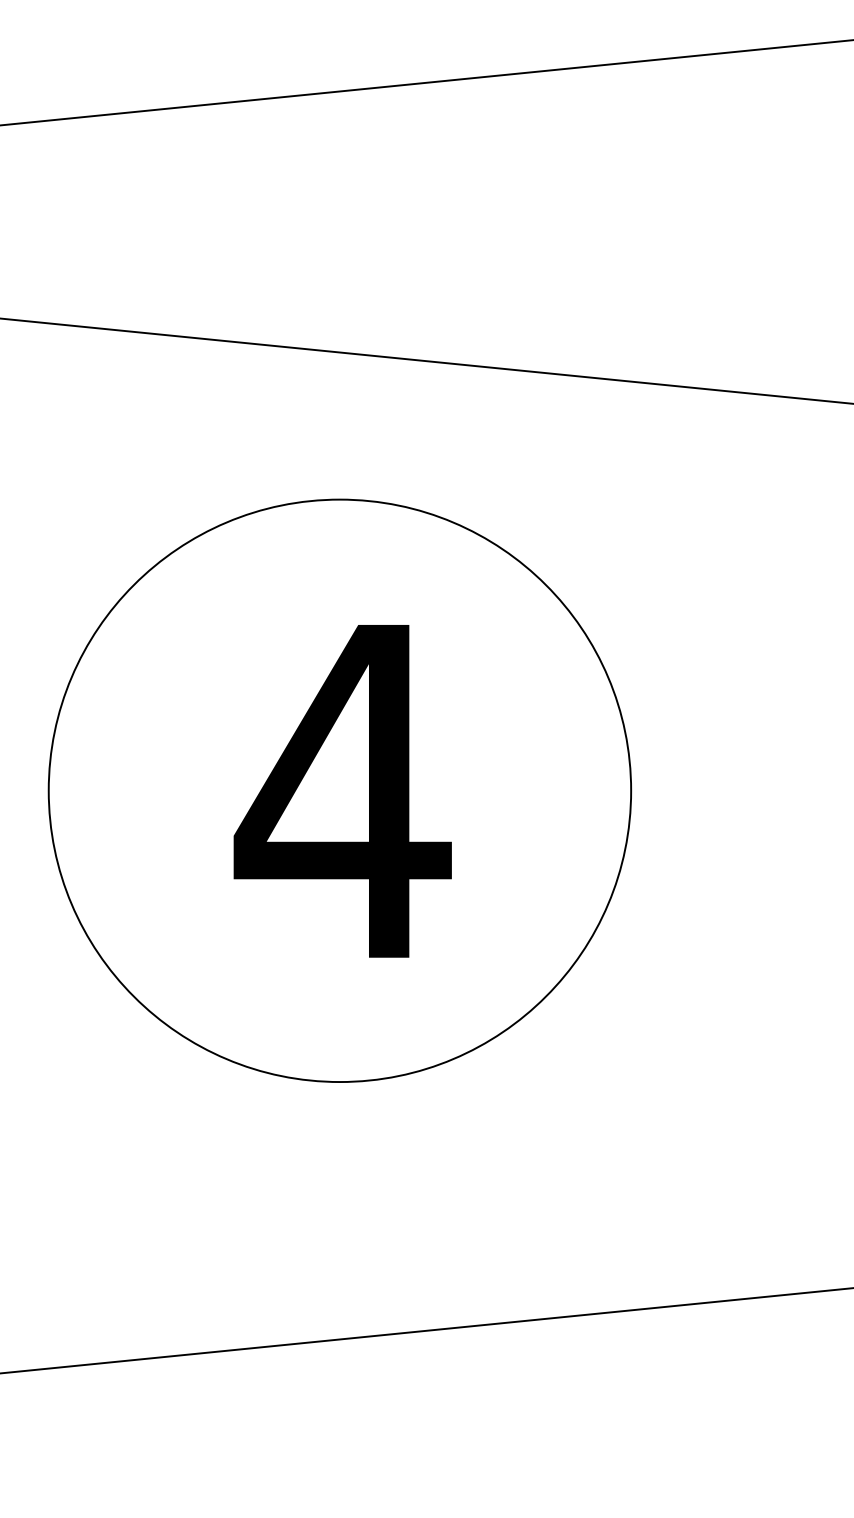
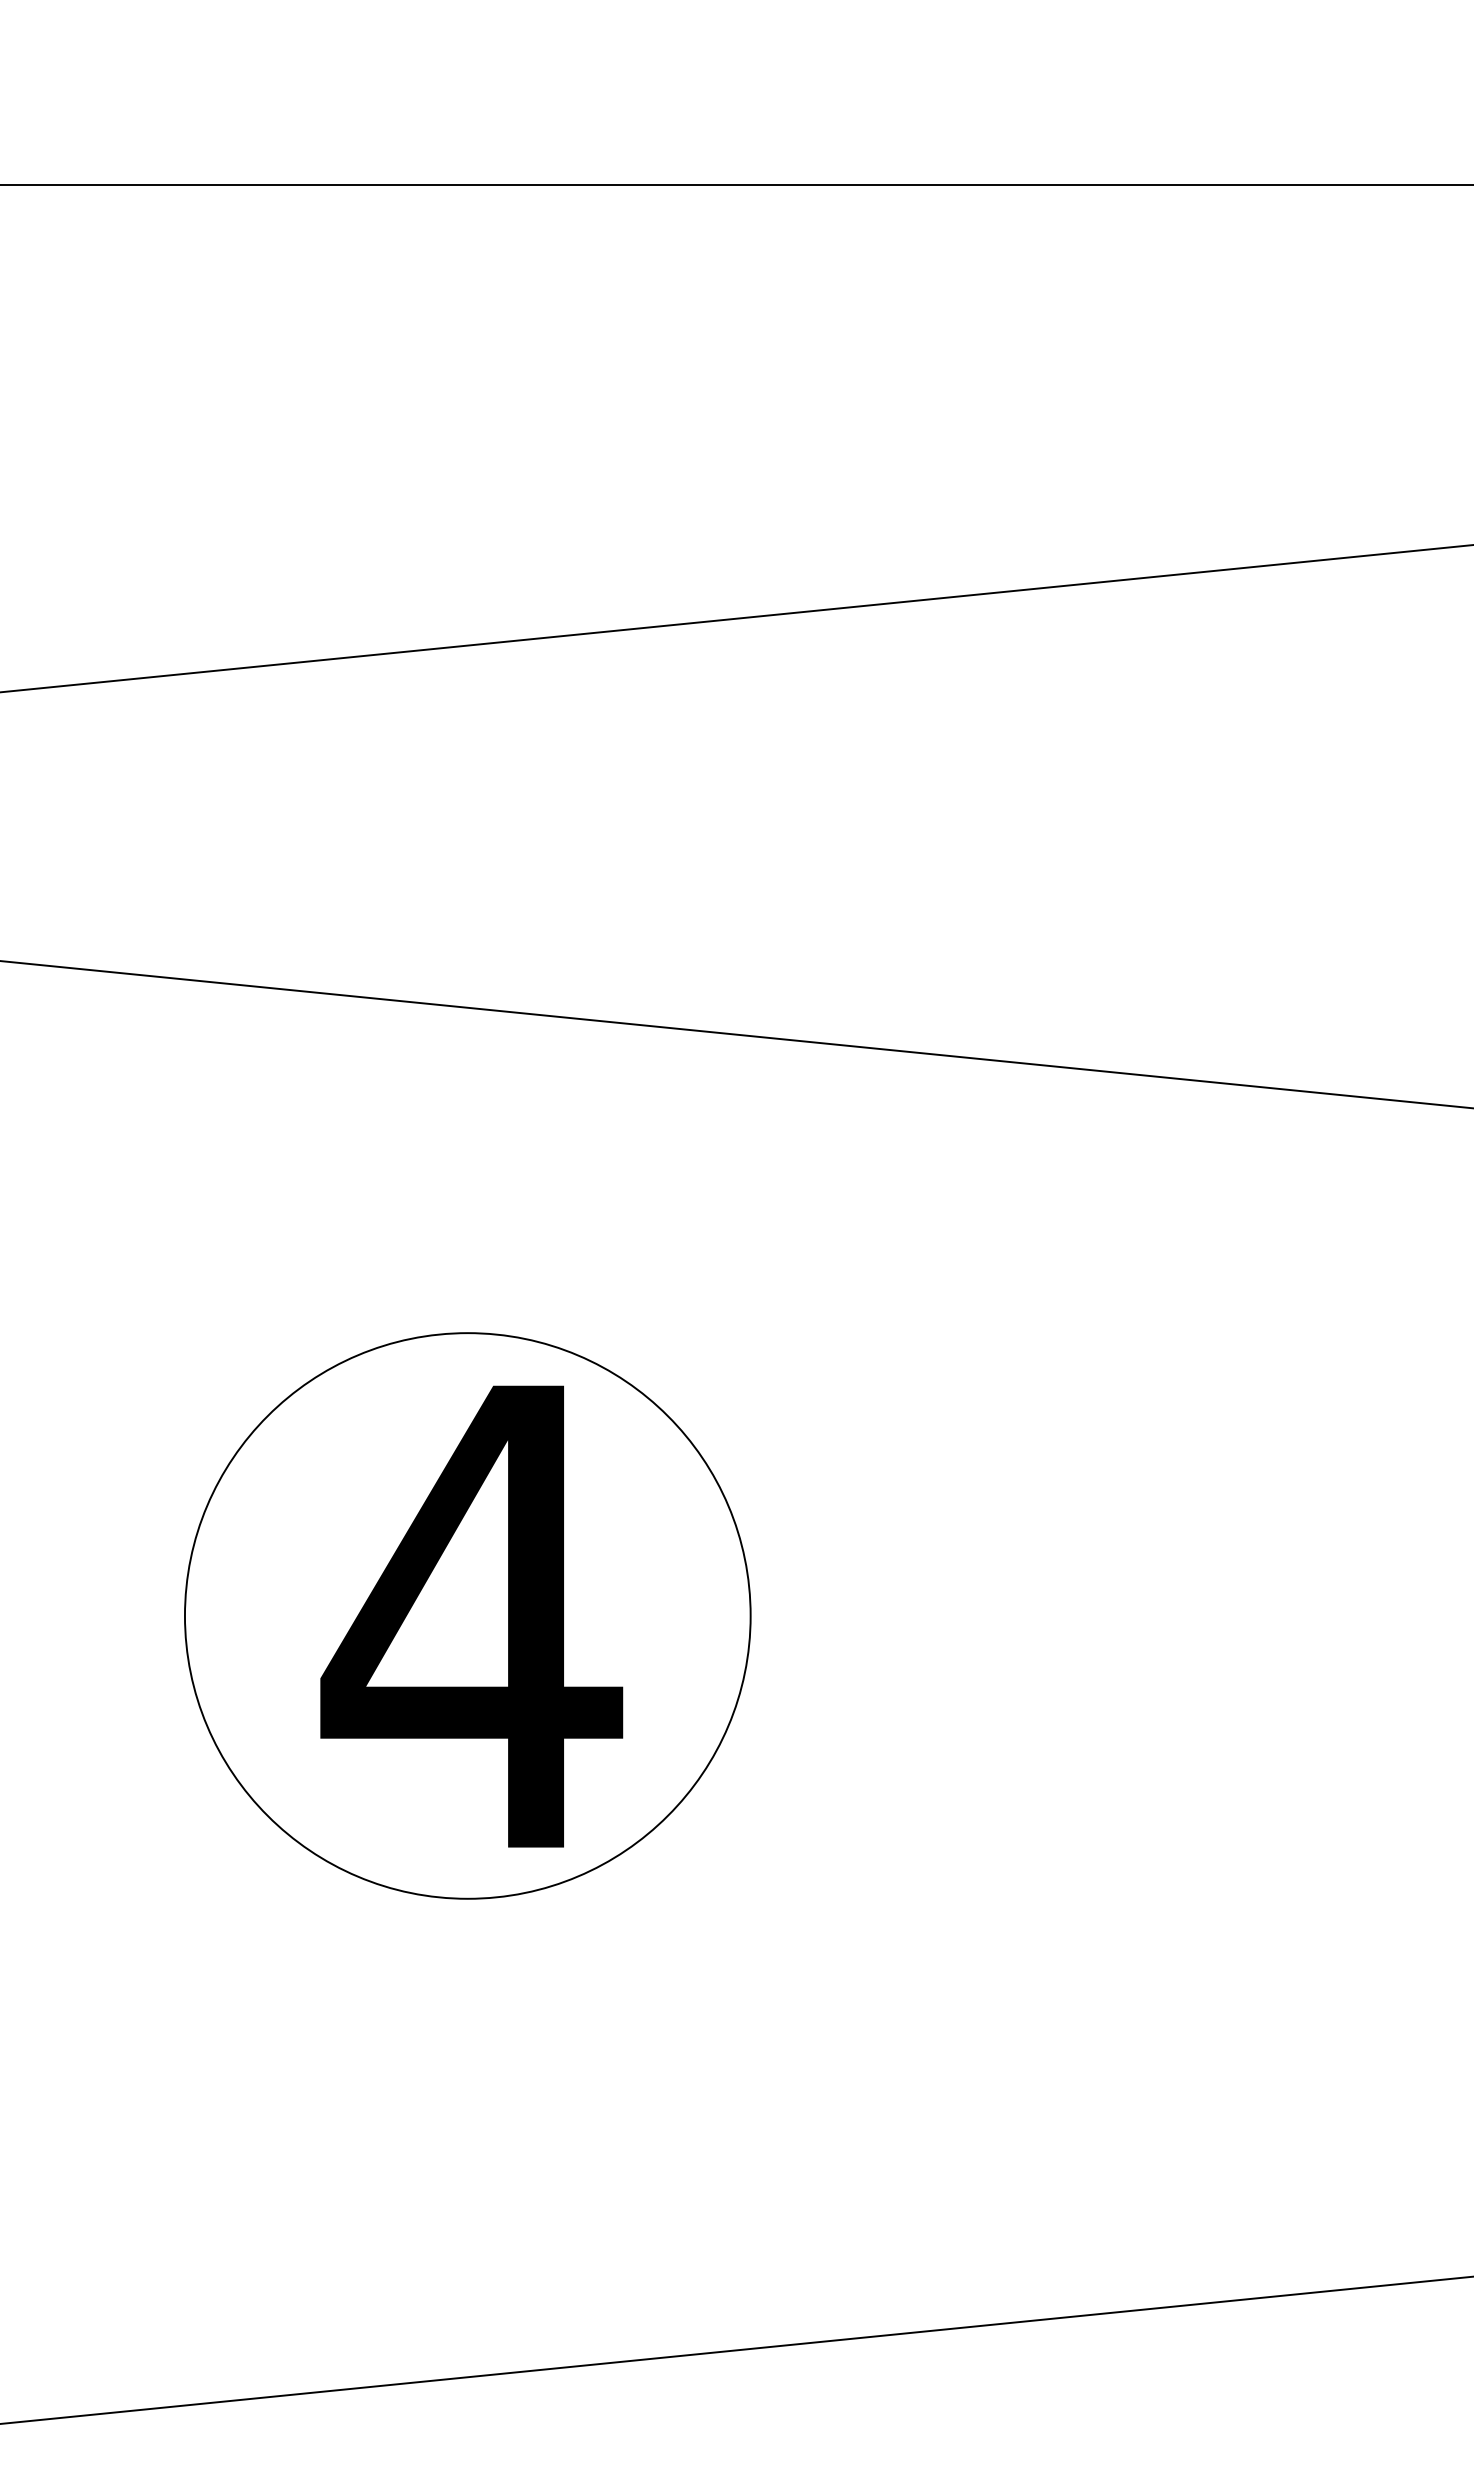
circle: (339, 790) -> (467, 1615), size x0.7

